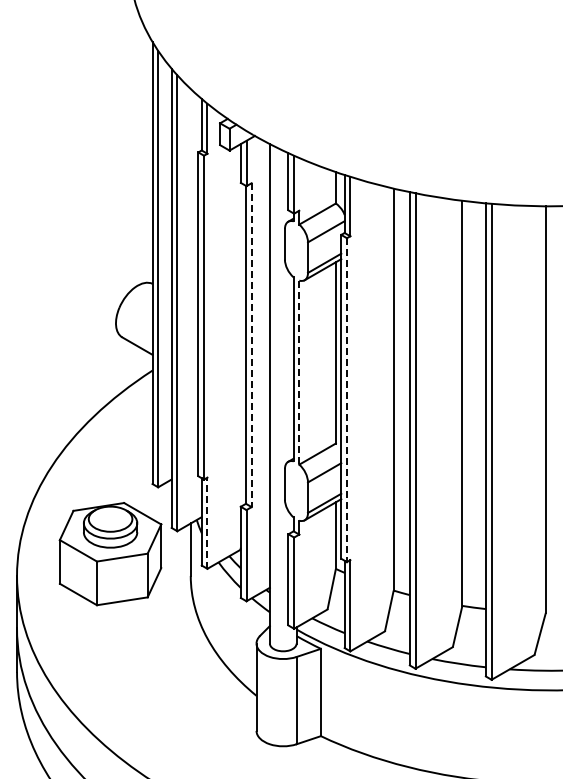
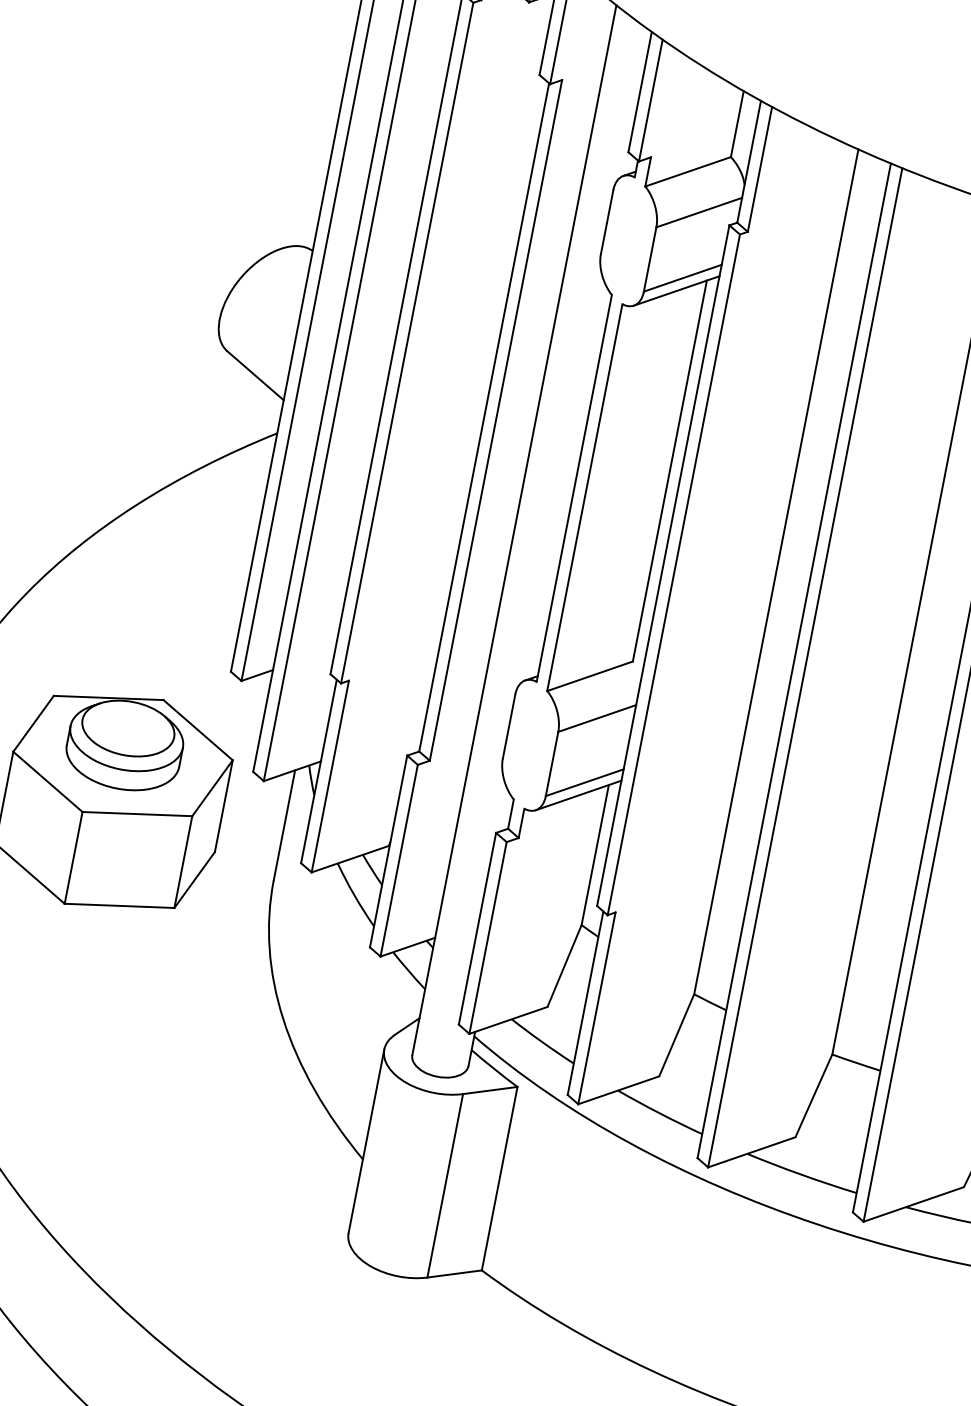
line: (251, 345) -> (495, 421), dashed -> solid
line: (299, 373) -> (584, 499), dashed -> solid
line: (346, 400) -> (672, 575), dashed -> solid
line: (207, 523) -> (330, 777), dashed -> solid

